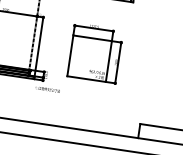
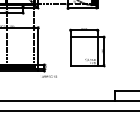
part: (95, 53) -> (87, 47), moved

